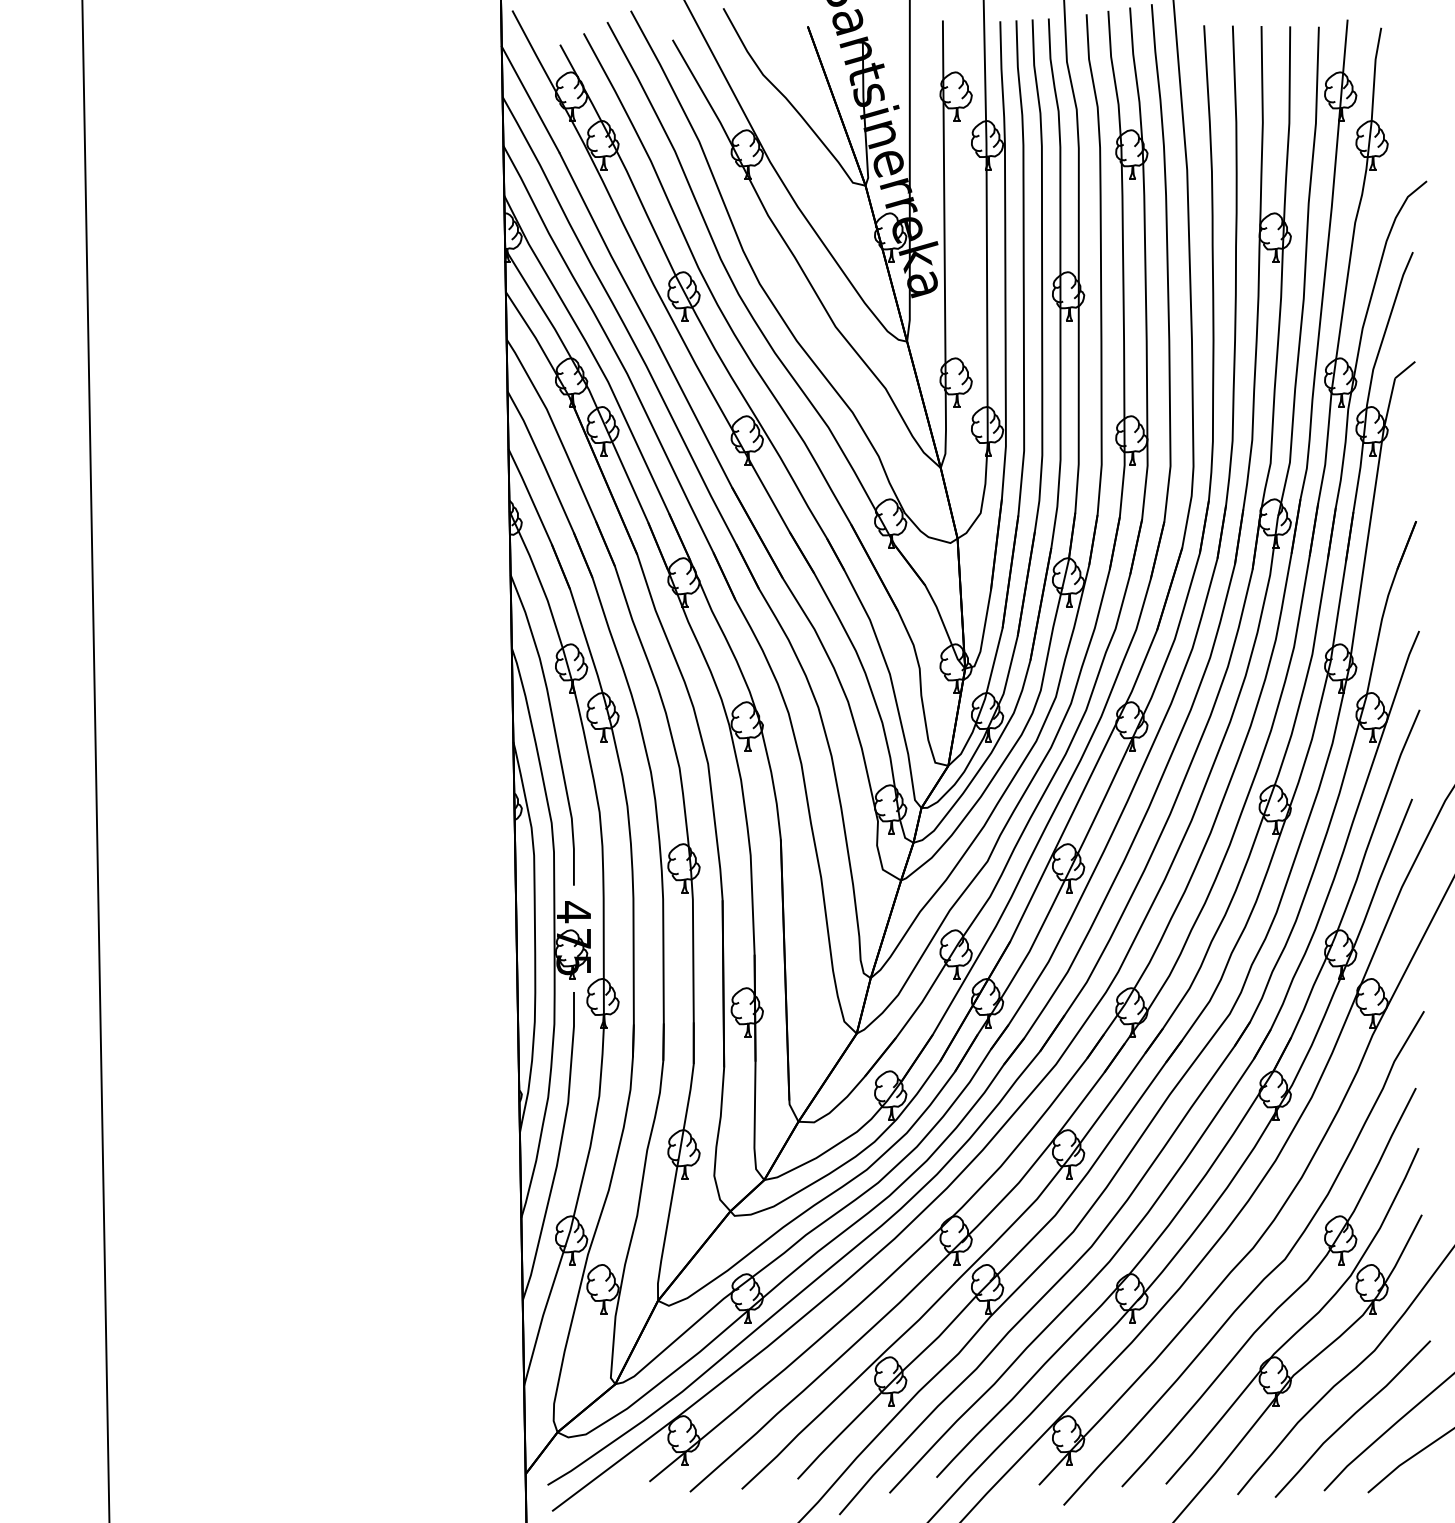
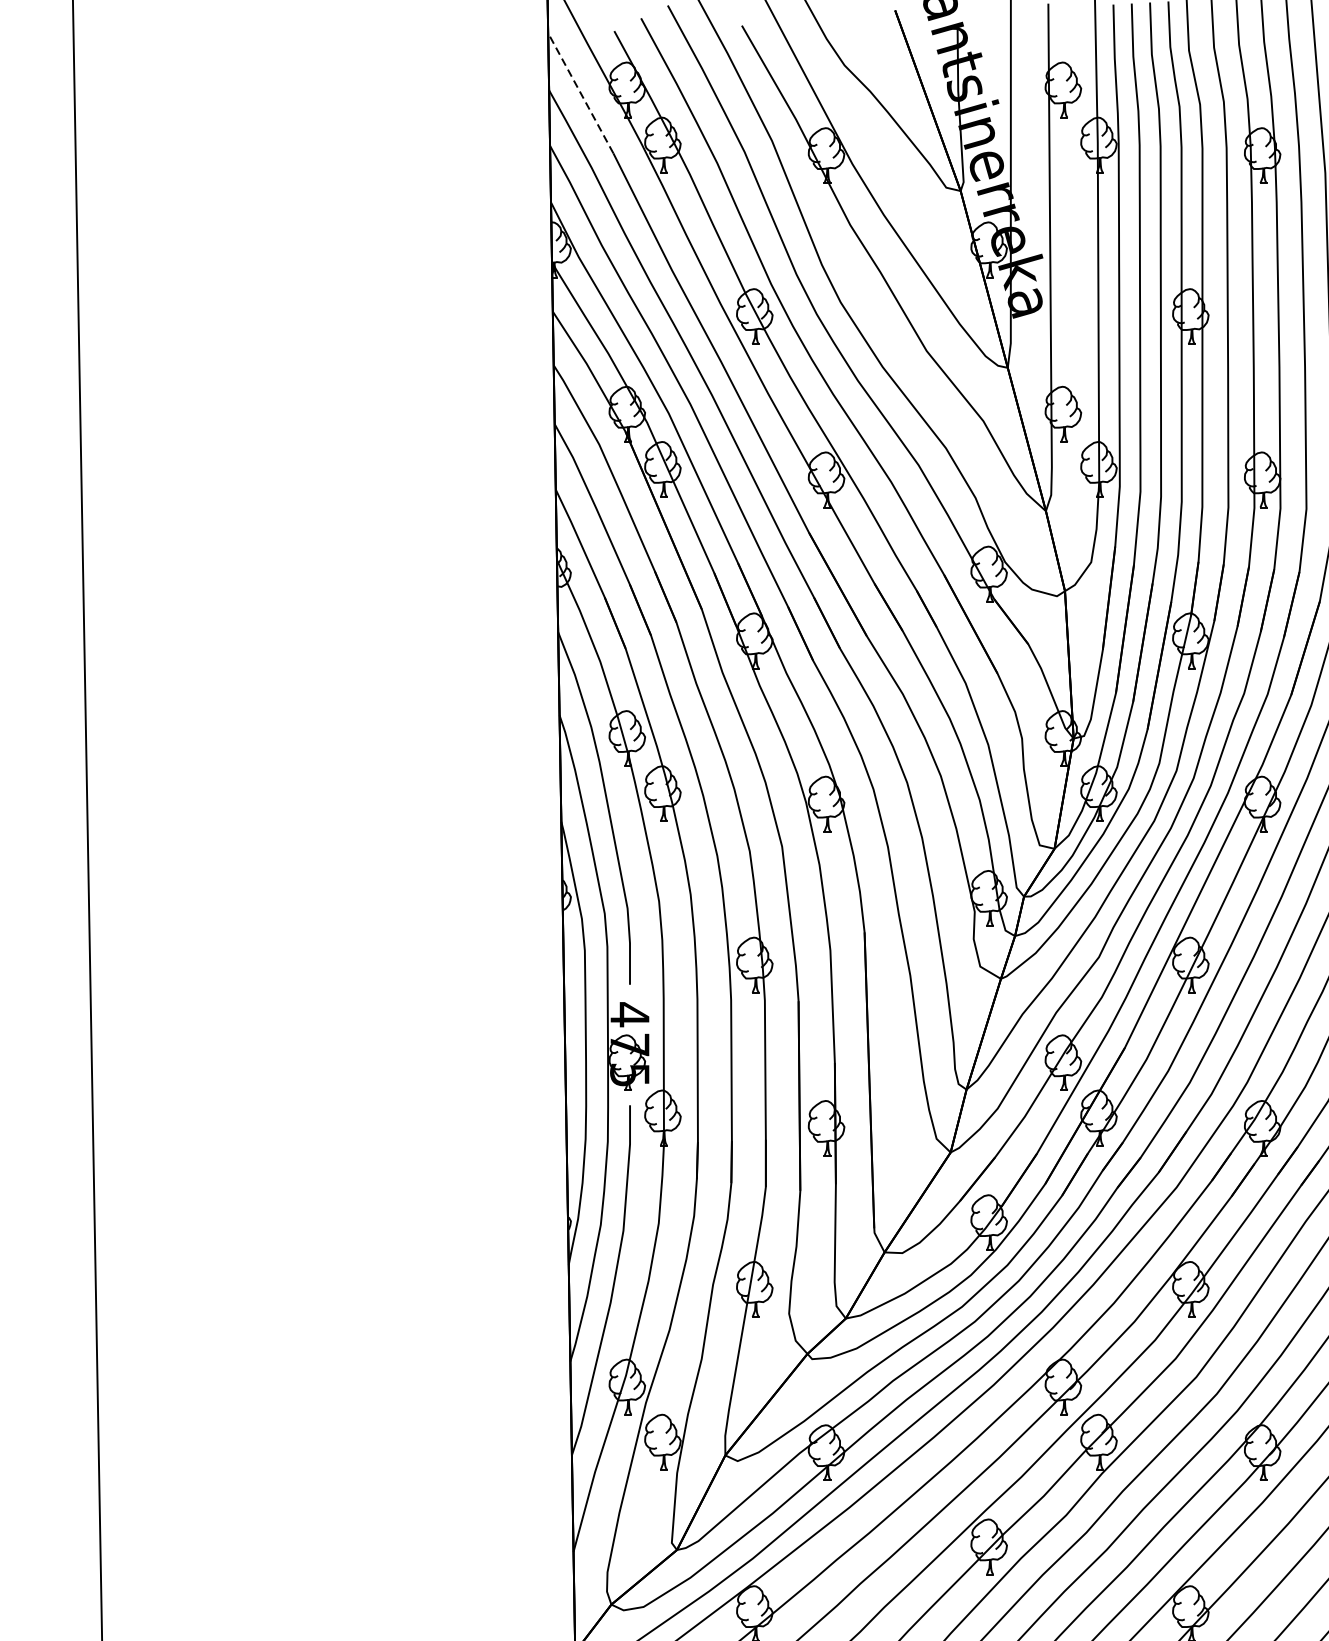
line: (530, 99) -> (580, 93), solid -> dashed

